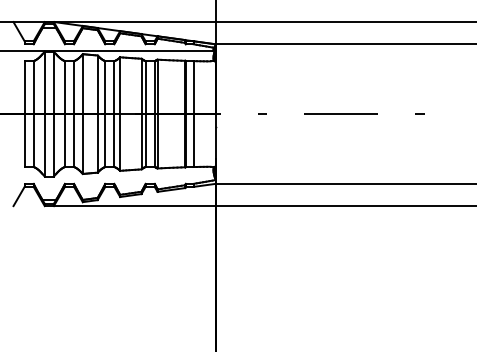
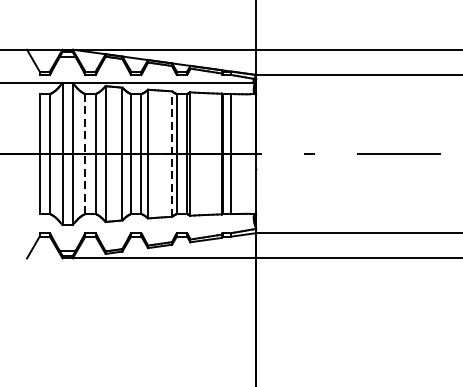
line: (141, 113) -> (172, 153), solid -> dashed
line: (64, 114) -> (84, 154), solid -> dashed

